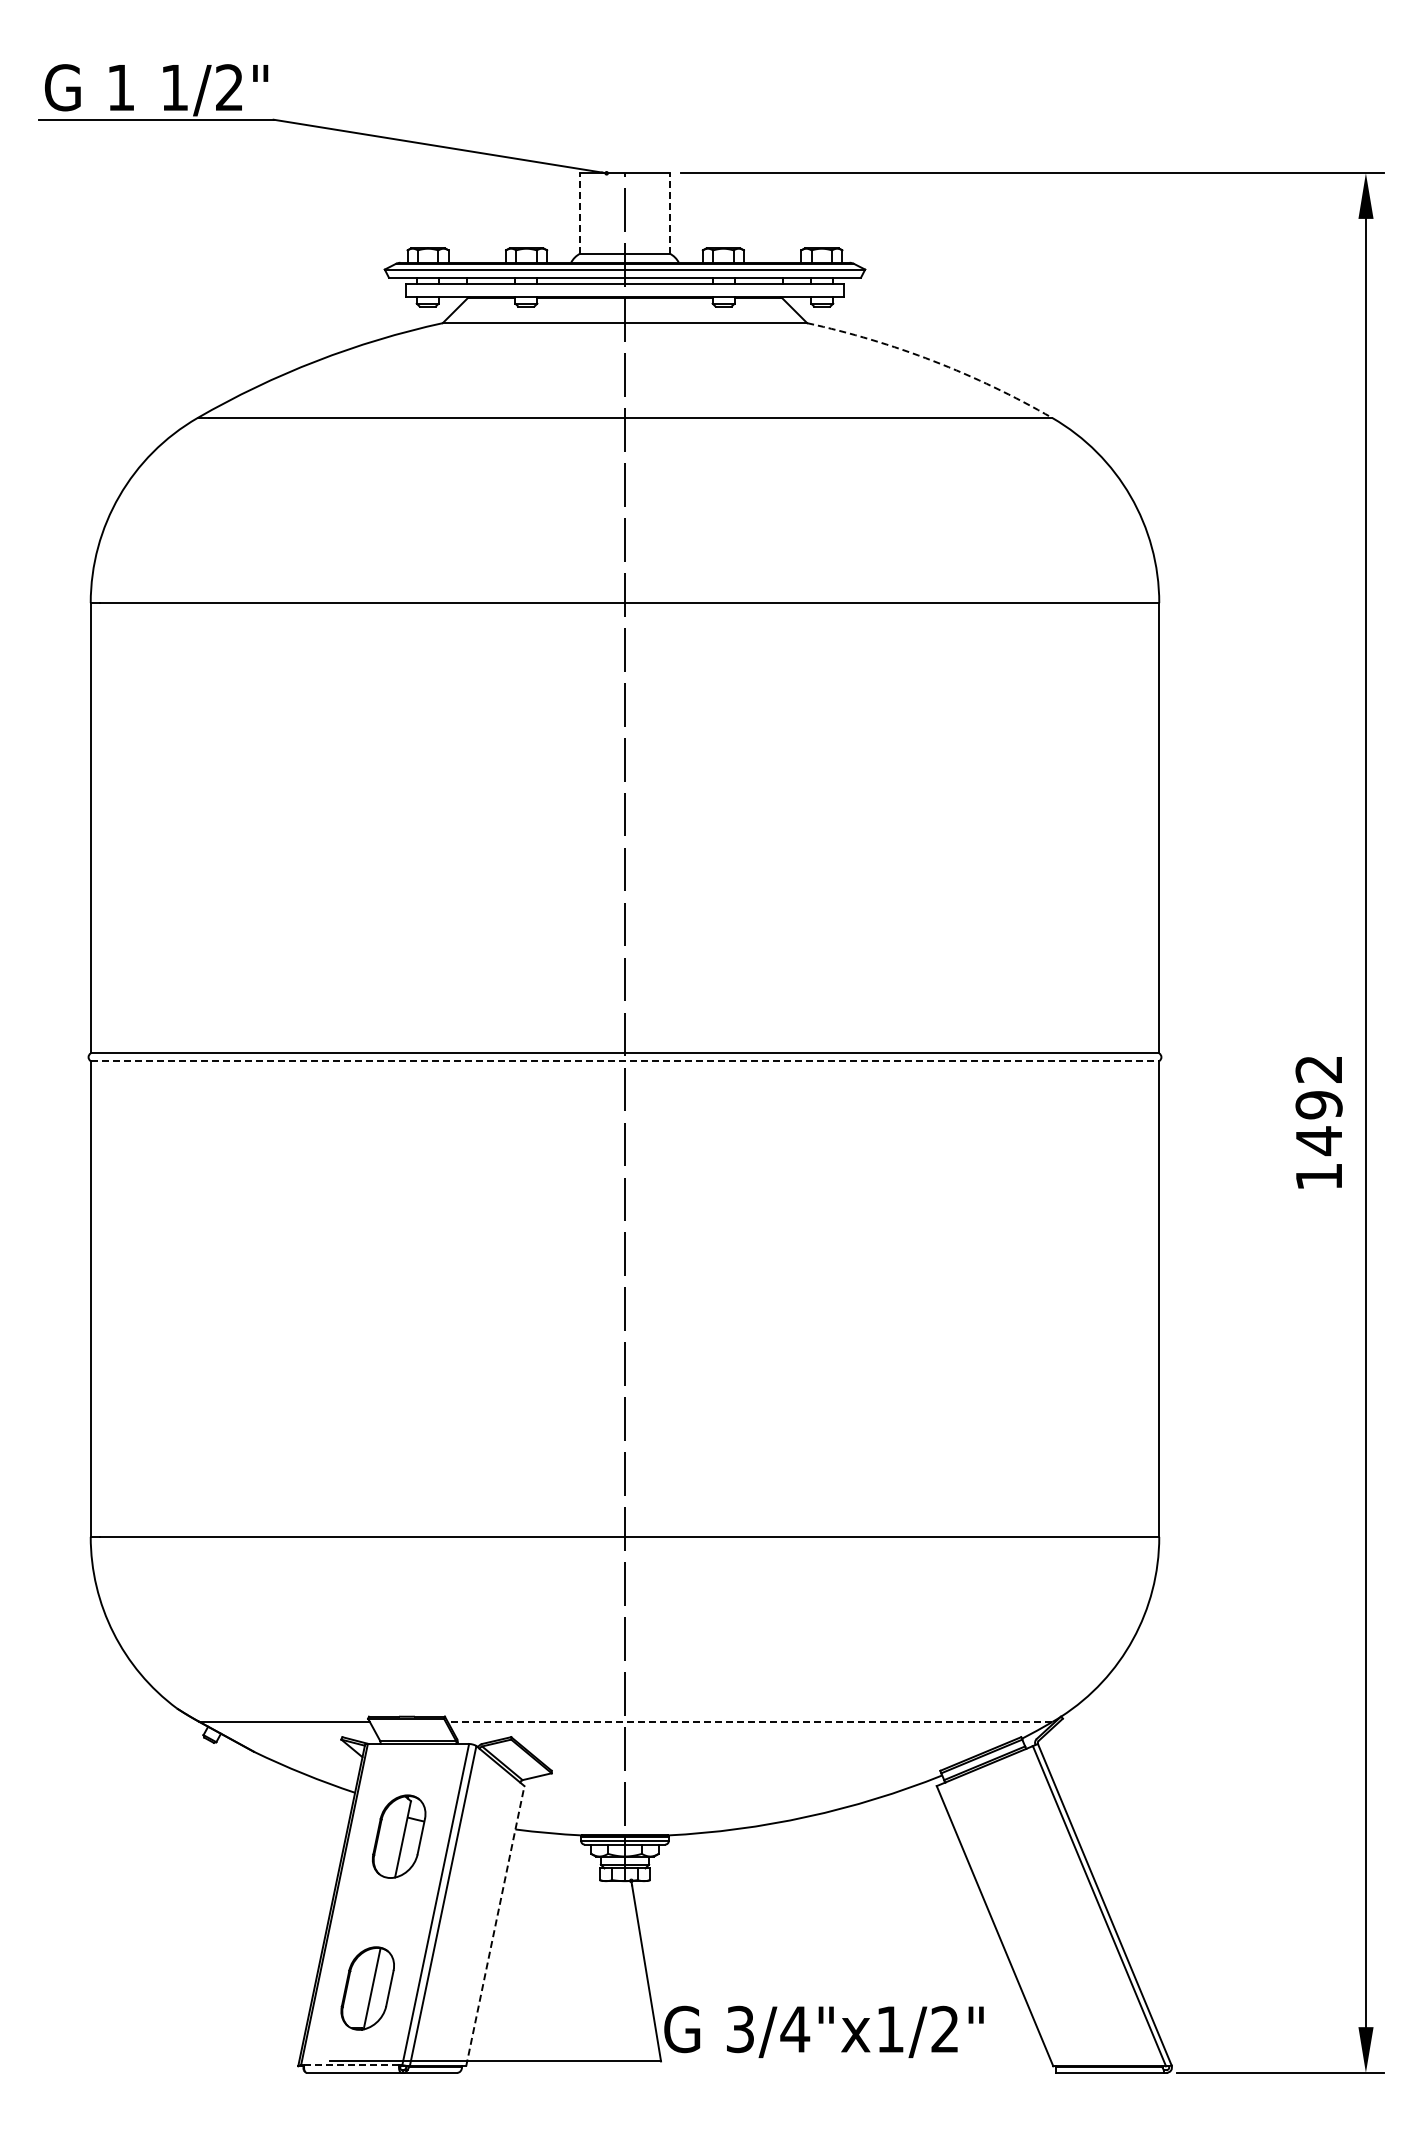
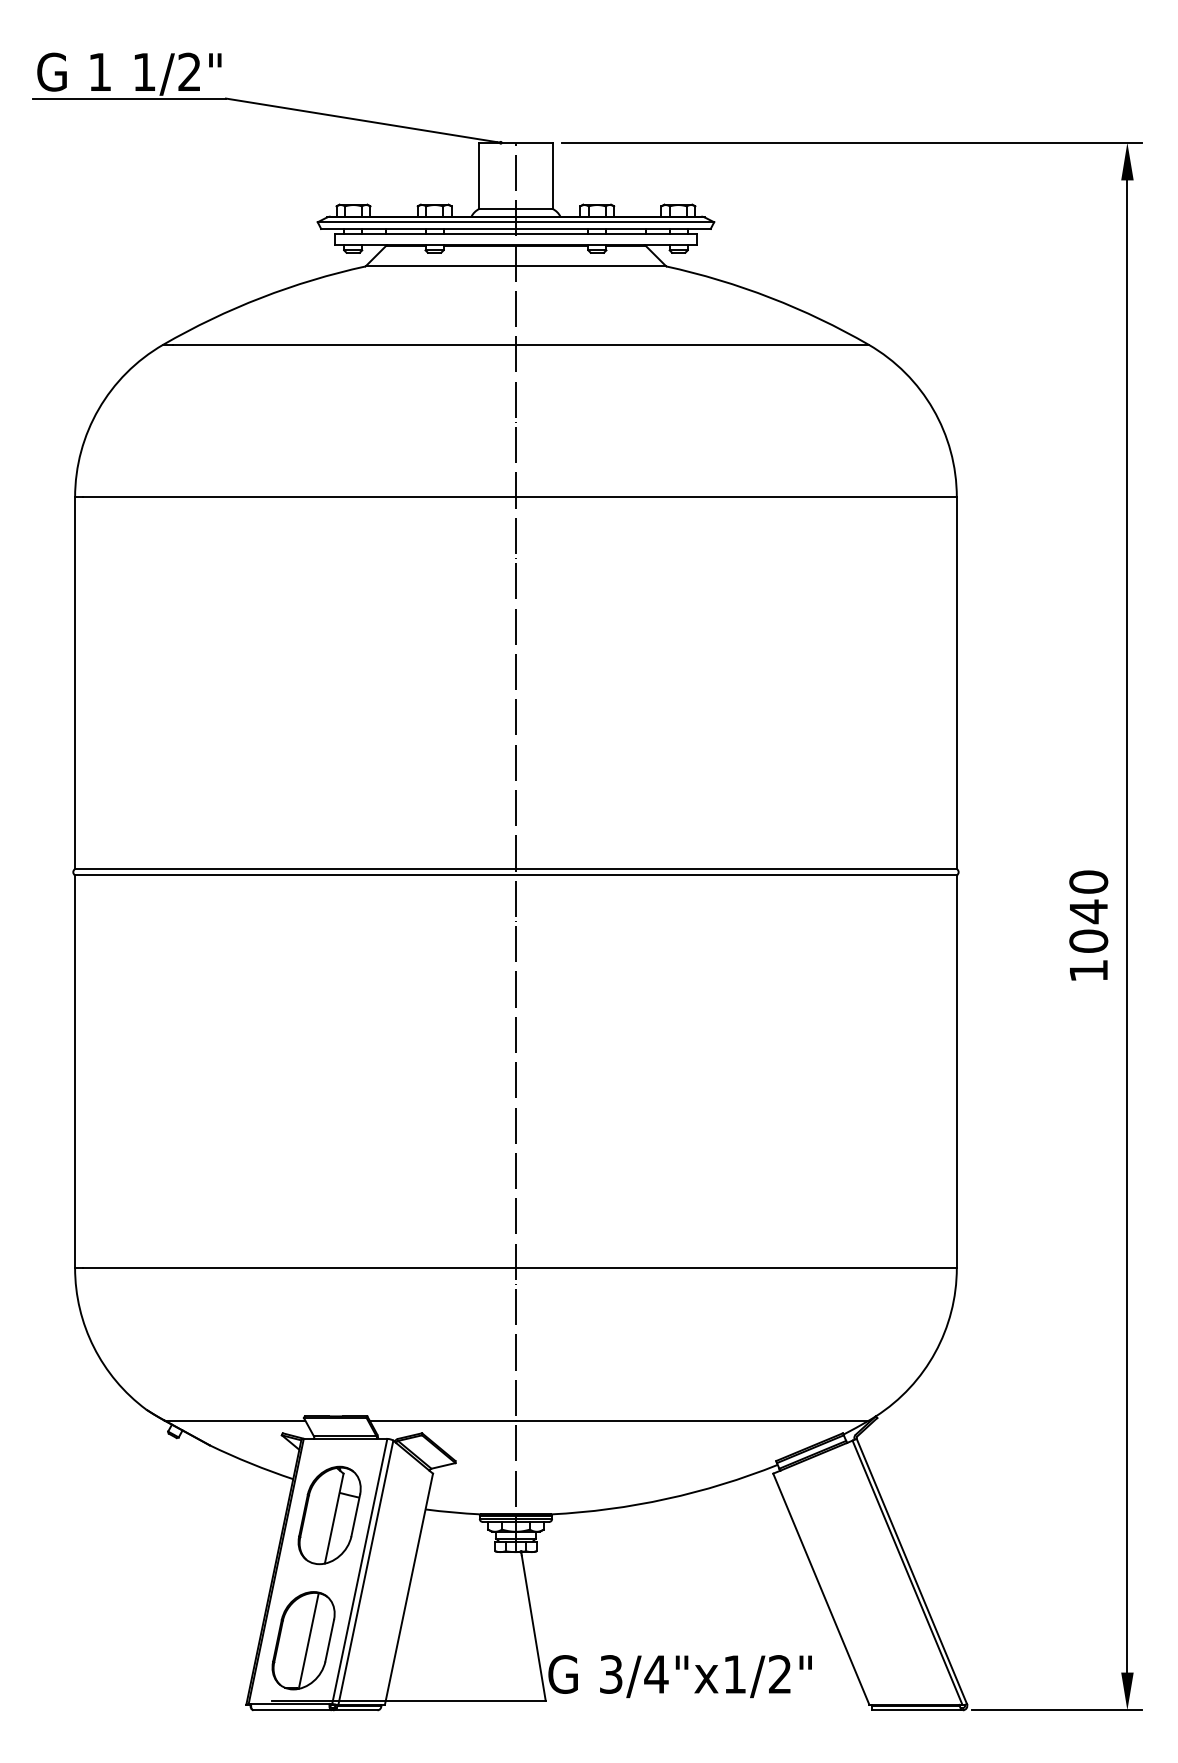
line: (580, 212) -> (479, 175), dashed -> solid
line: (669, 212) -> (552, 175), dashed -> solid
arc: (933, 361) -> (770, 298), dashed -> solid
line: (625, 1061) -> (516, 875), dashed -> solid
text: (1318, 1105) -> (1088, 912), 1492 -> 1040
line: (749, 1721) -> (618, 1420), dashed -> solid
part: (398, 1836) -> (329, 1515), size x1.43
line: (495, 1925) -> (409, 1588), dashed -> solid
part: (367, 1988) -> (303, 1640), size x1.43
line: (352, 2065) -> (291, 1704), dashed -> solid

